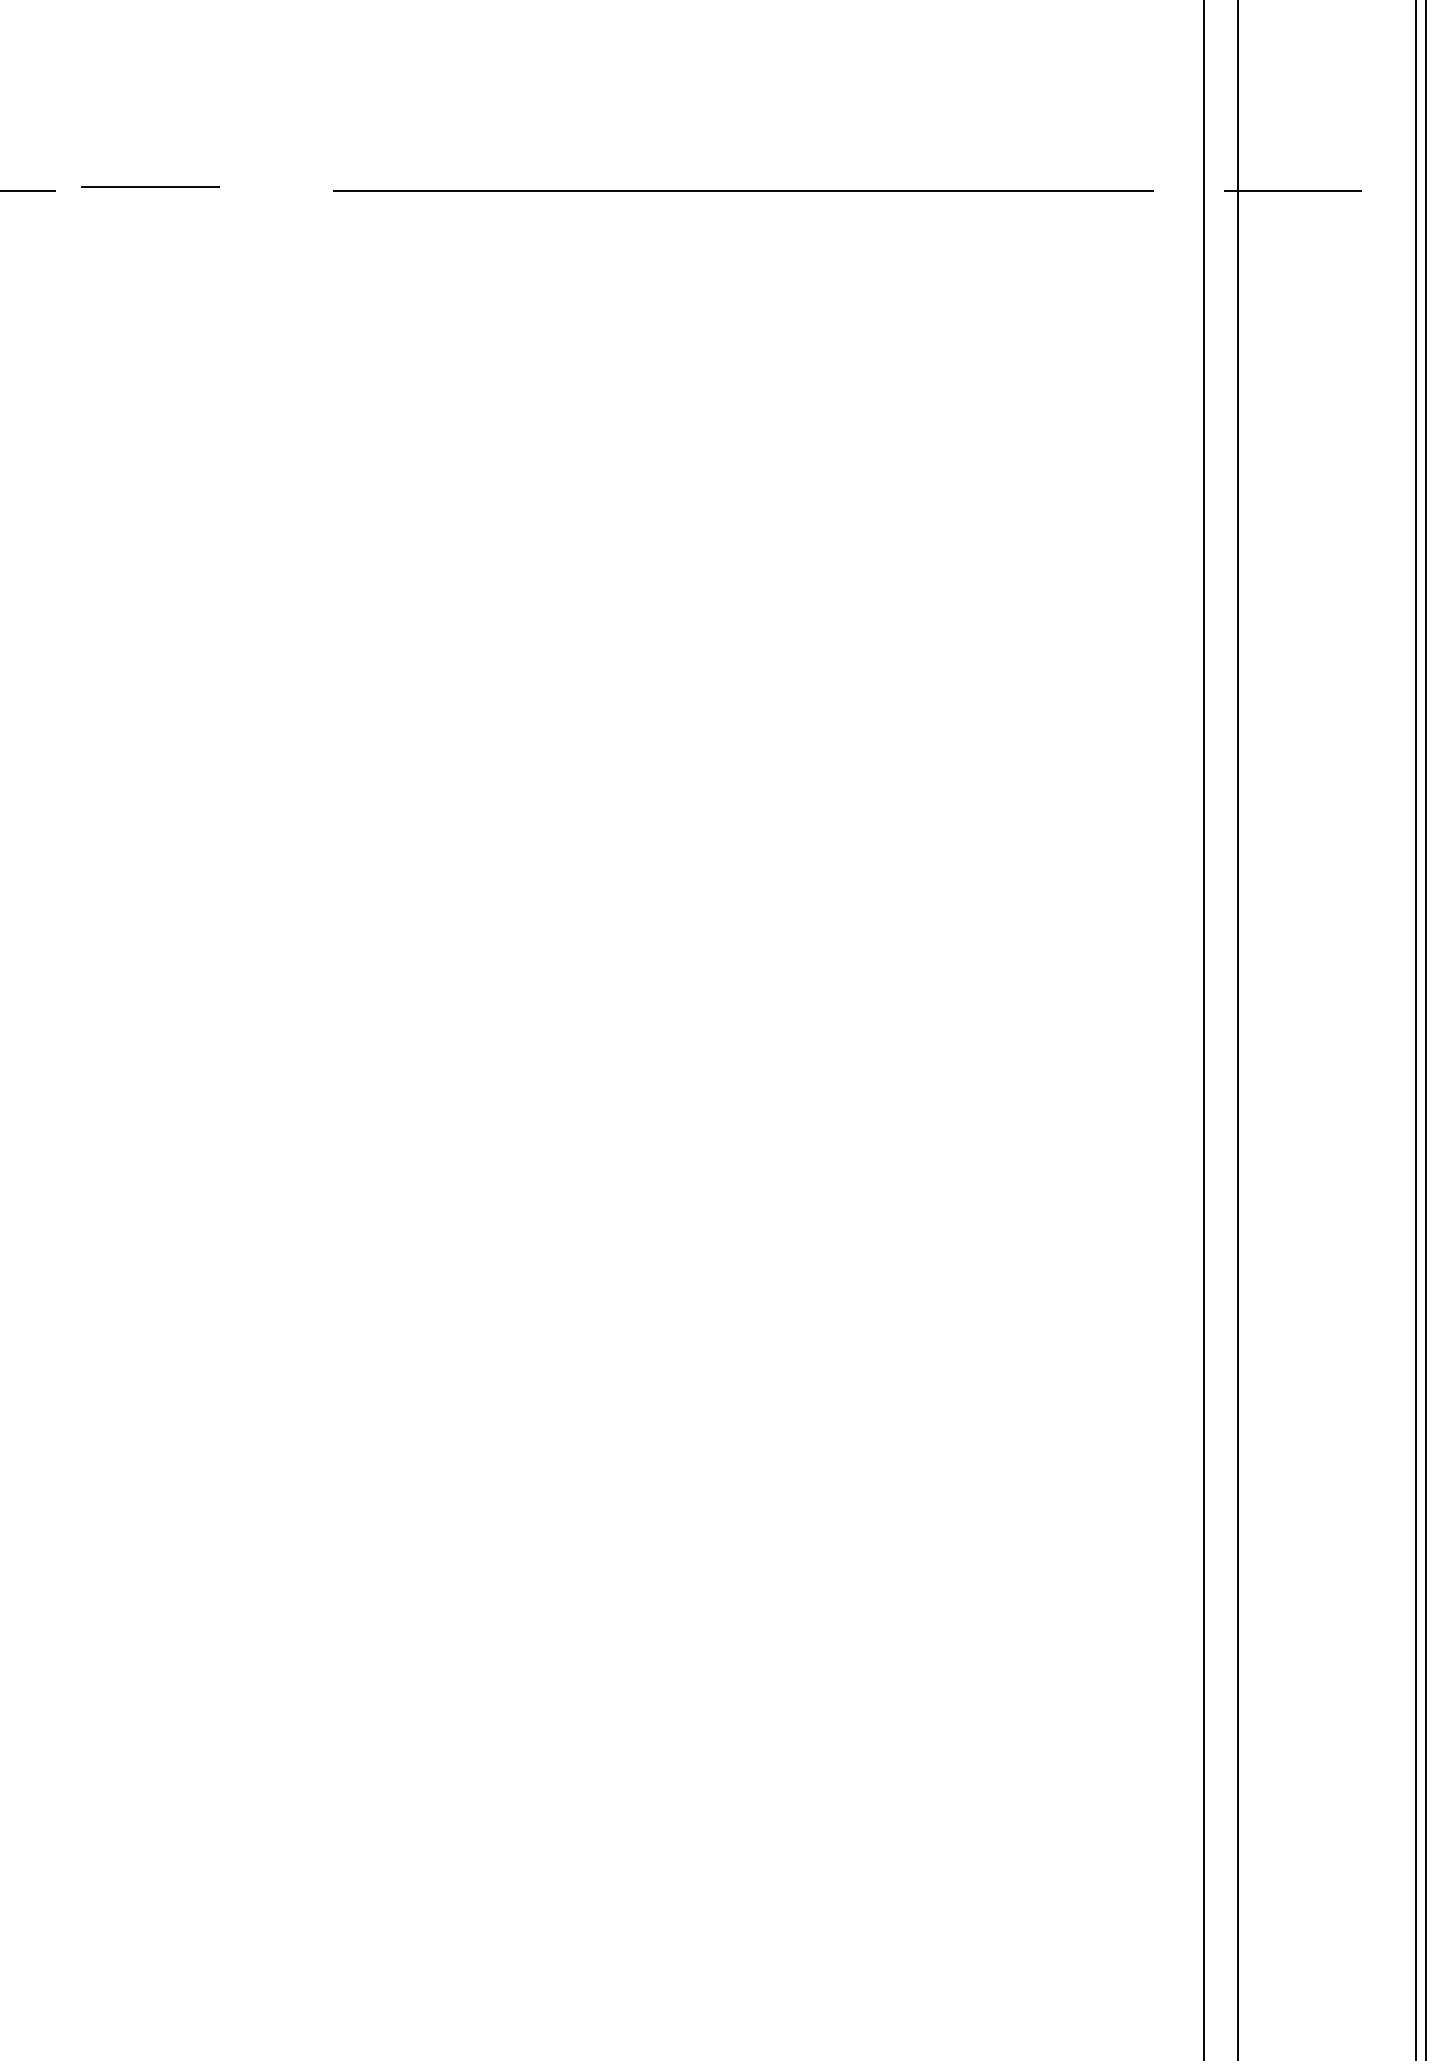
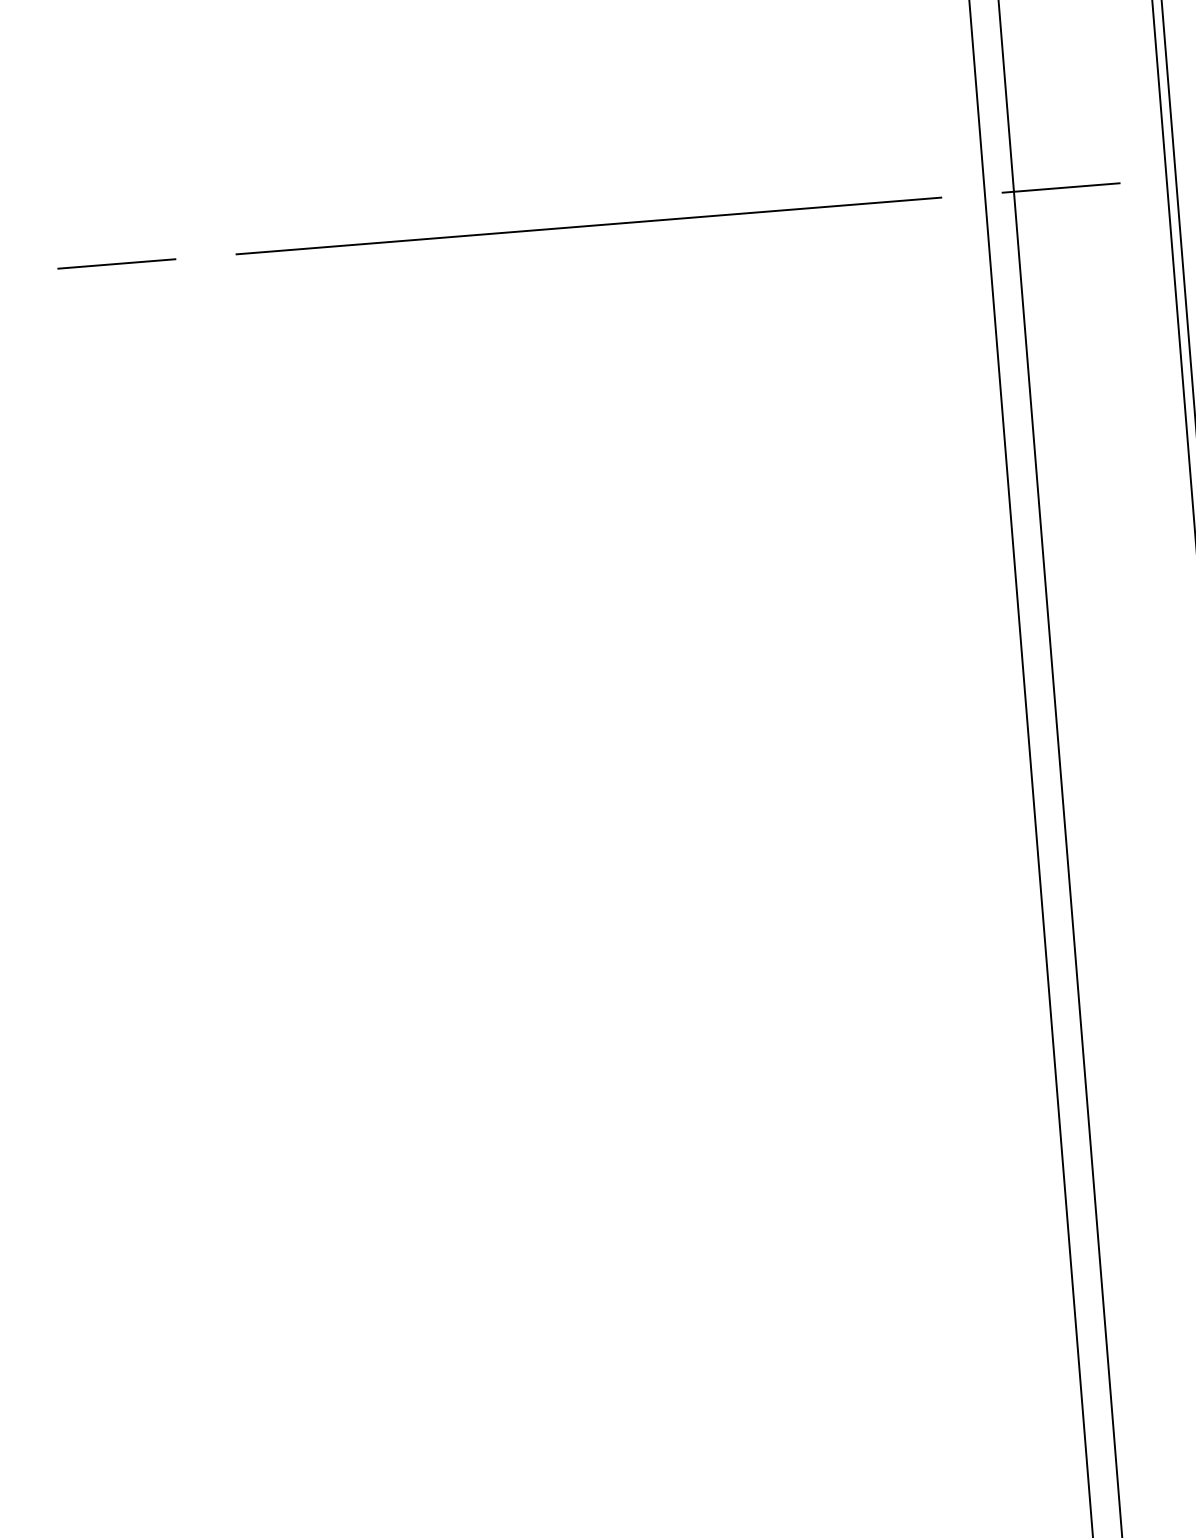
line: (150, 186) -> (116, 263), moved

